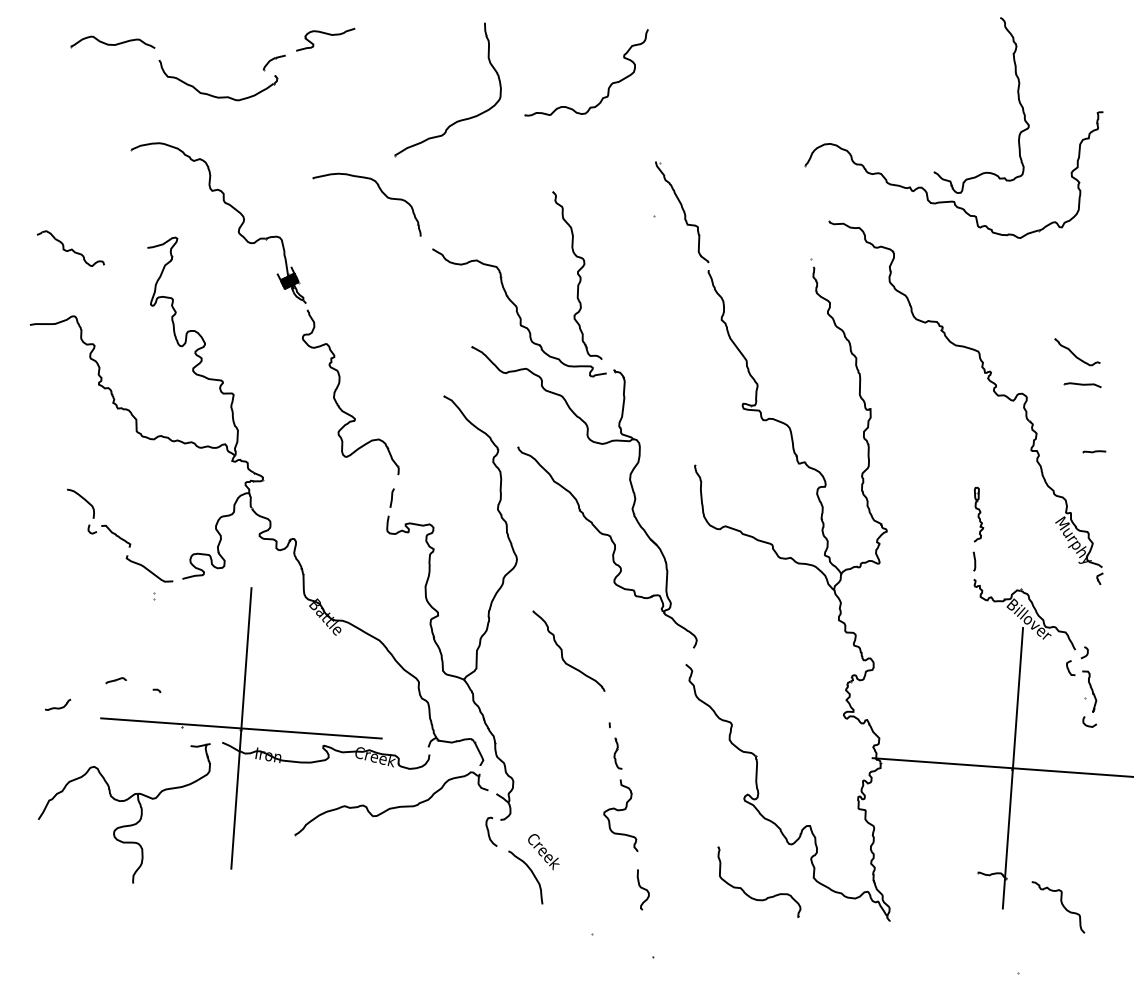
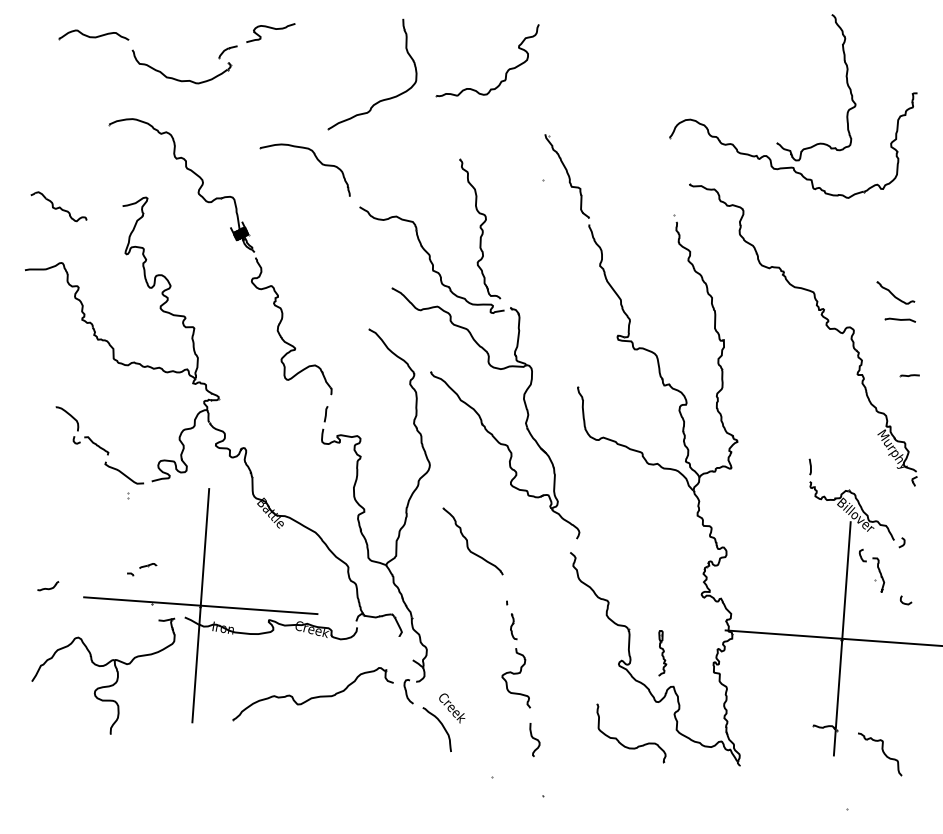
part: (978, 514) -> (662, 653), moved
part: (115, 680) -> (147, 565), moved
part: (1088, 683) -> (877, 568), moved
part: (391, 803) -> (313, 693), moved

